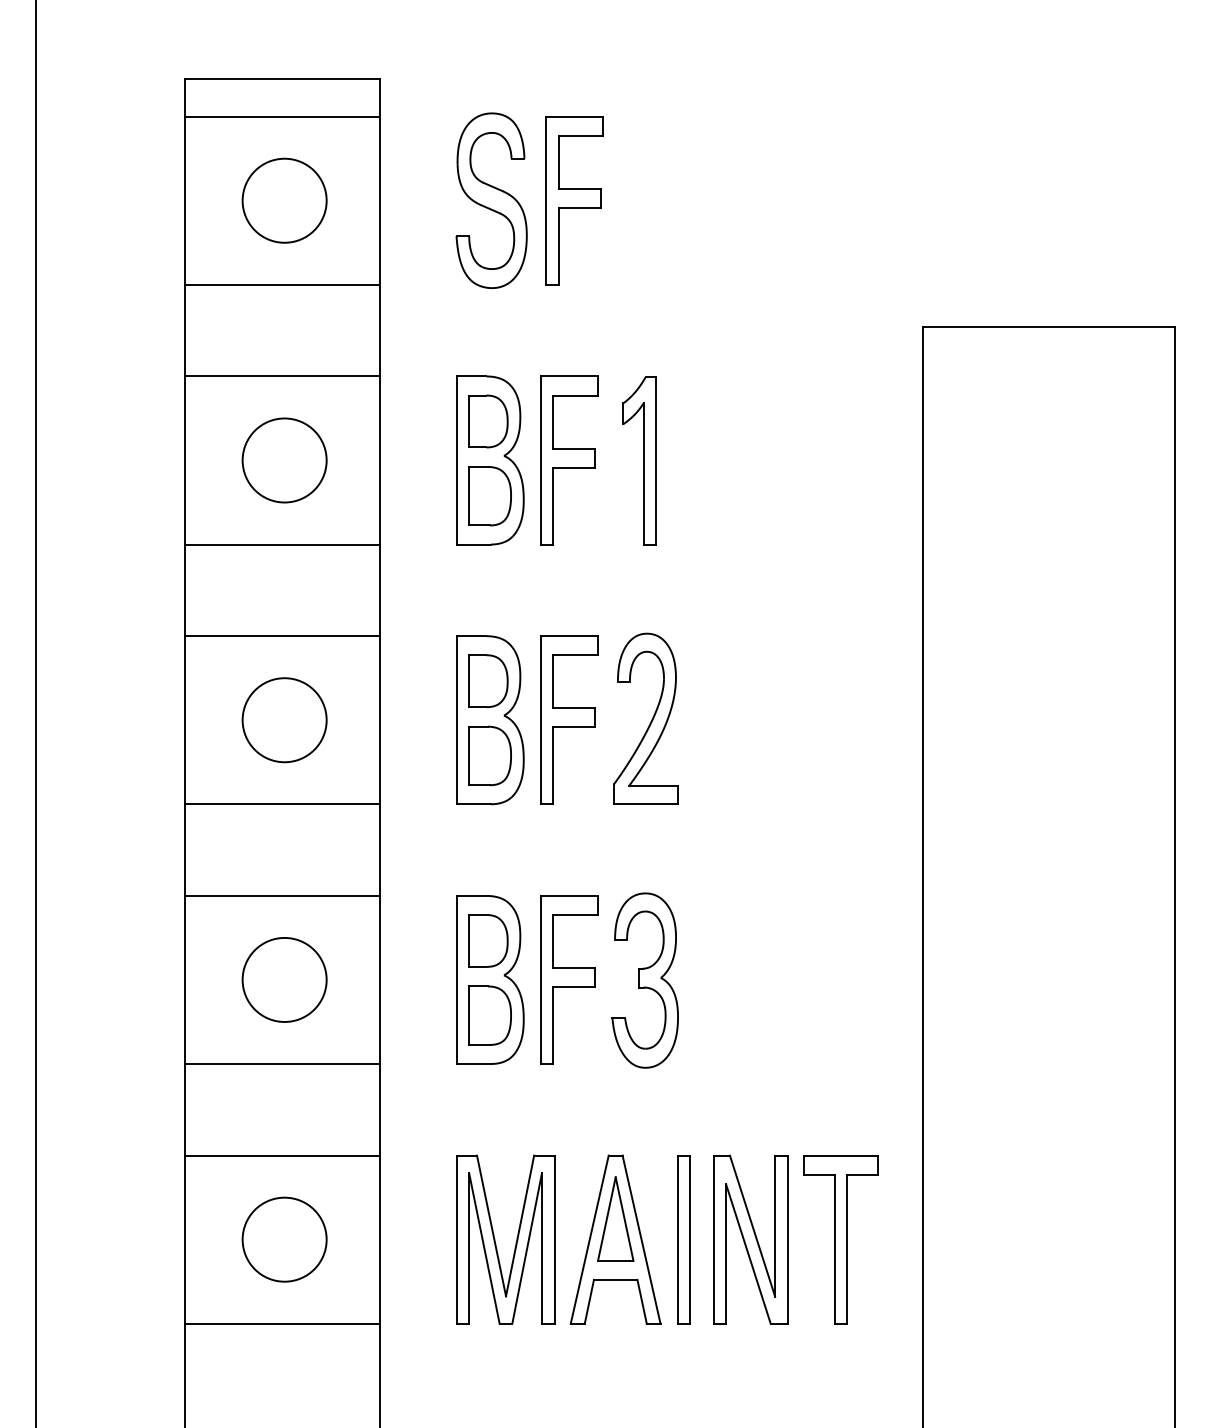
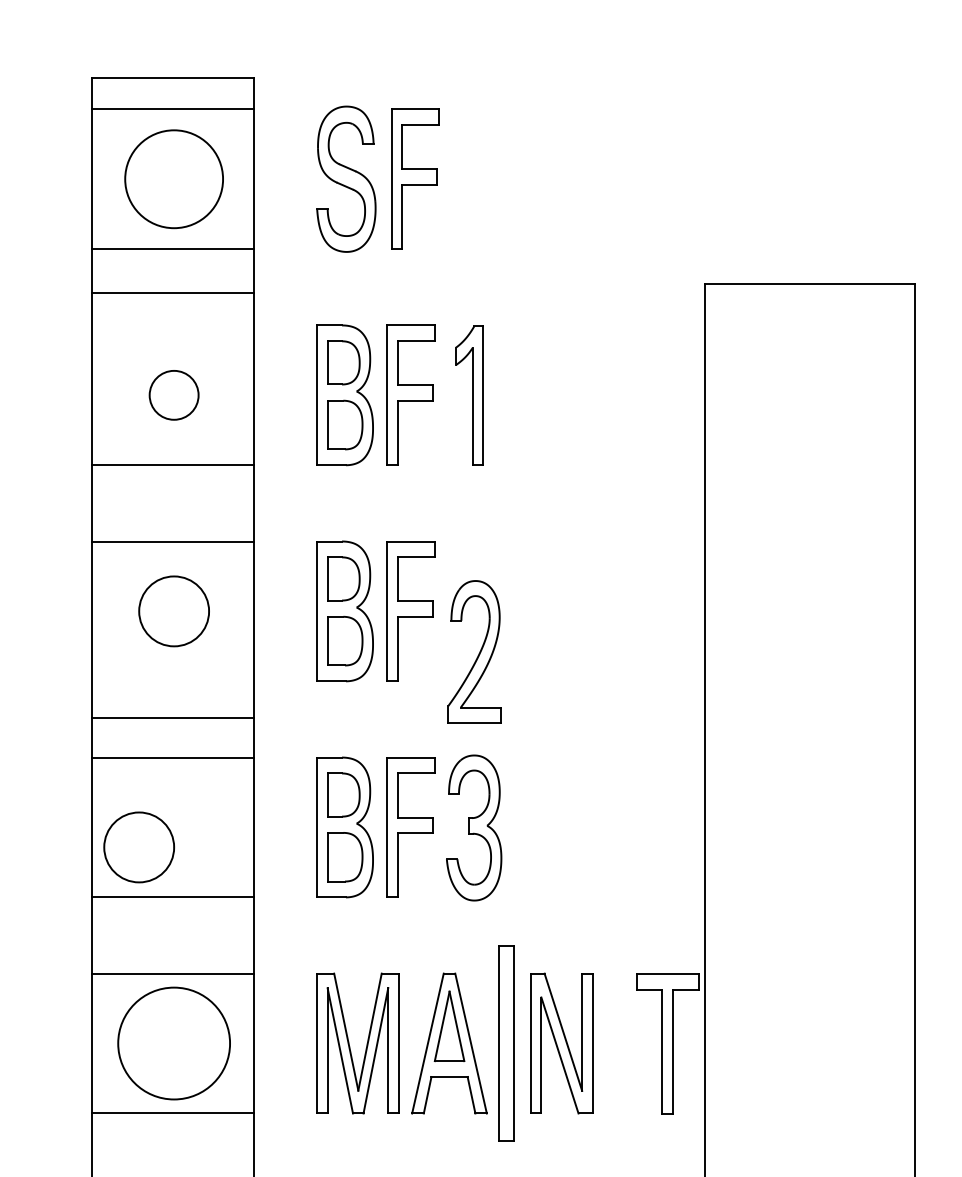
circle: (284, 200) -> (174, 179), size x1.4
line: (282, 376) -> (172, 293), moved
circle: (284, 460) -> (174, 395), size x0.7
part: (645, 718) -> (474, 651), moved
line: (282, 804) -> (172, 718), moved
circle: (284, 979) -> (139, 847), moved
circle: (284, 1239) -> (174, 1043), size x1.6
part: (683, 1239) -> (505, 1043), size x1.4
part: (840, 1239) -> (667, 1044), moved

